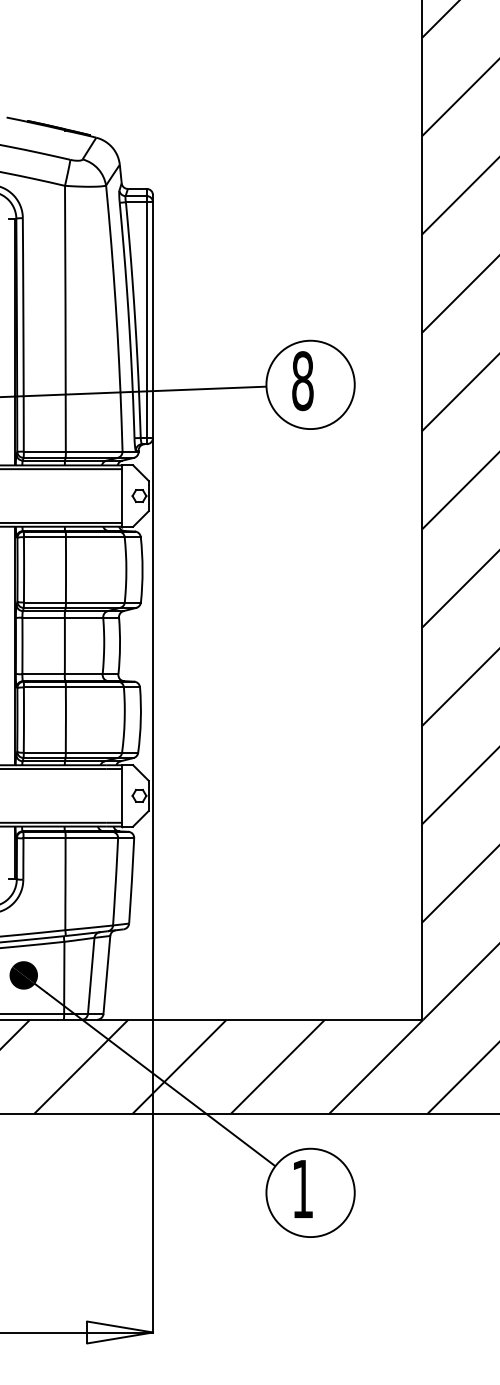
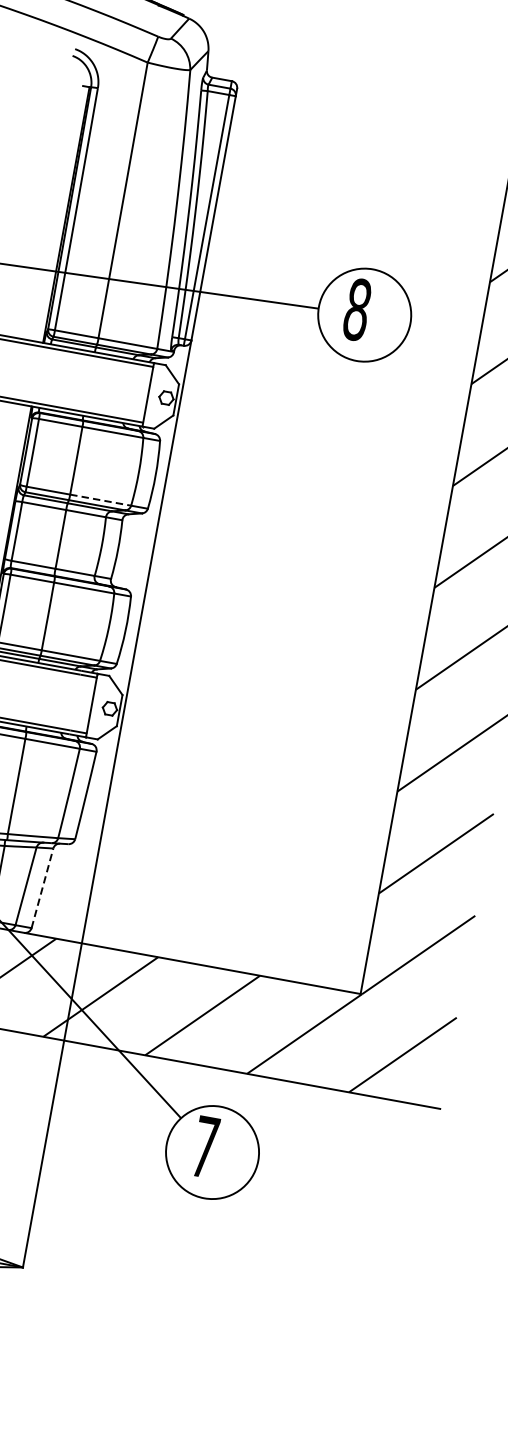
line: (95, 602) -> (100, 500), solid -> dashed
line: (106, 974) -> (42, 887), solid -> dashed
text: (302, 1188) -> (204, 1146), 1 -> 7

